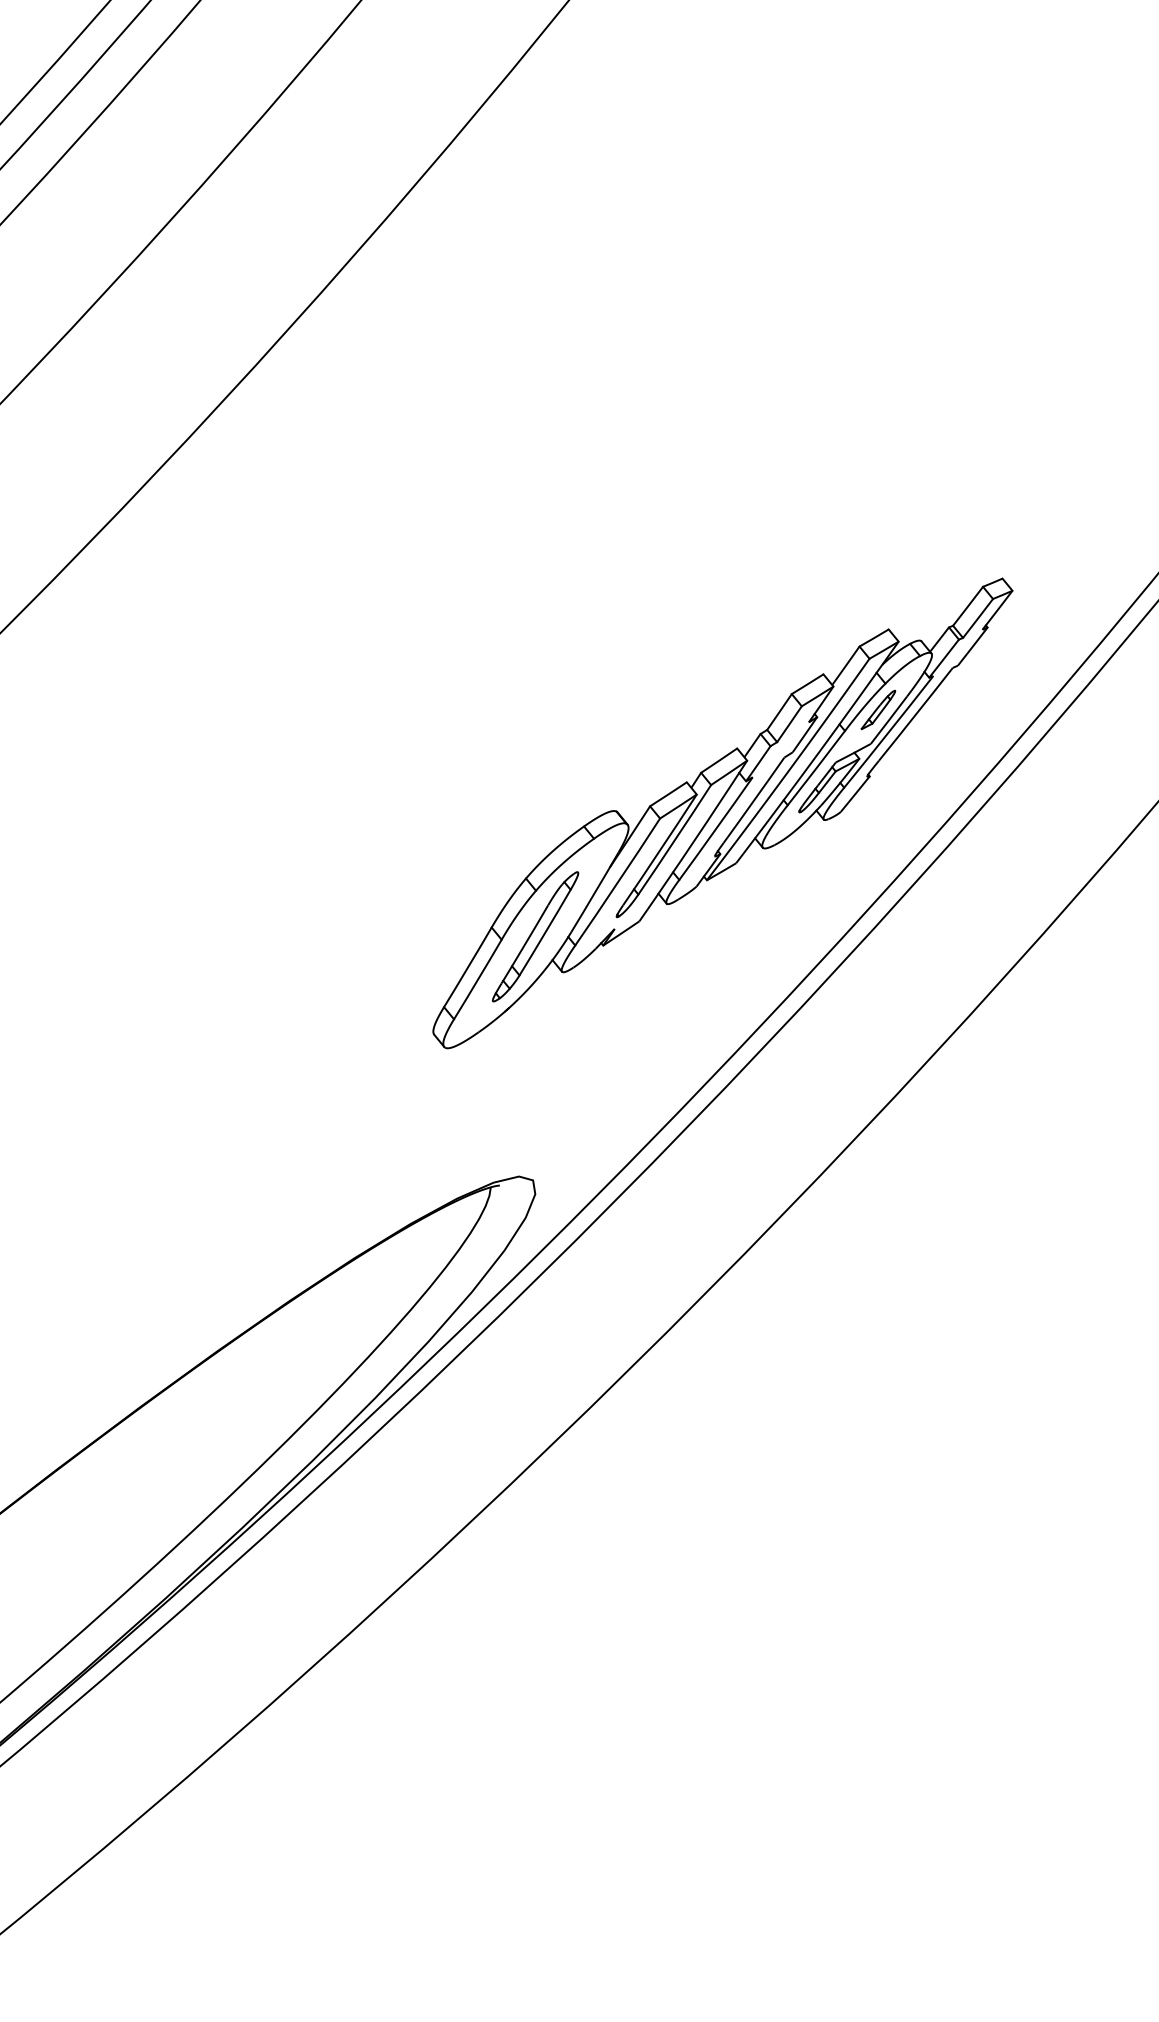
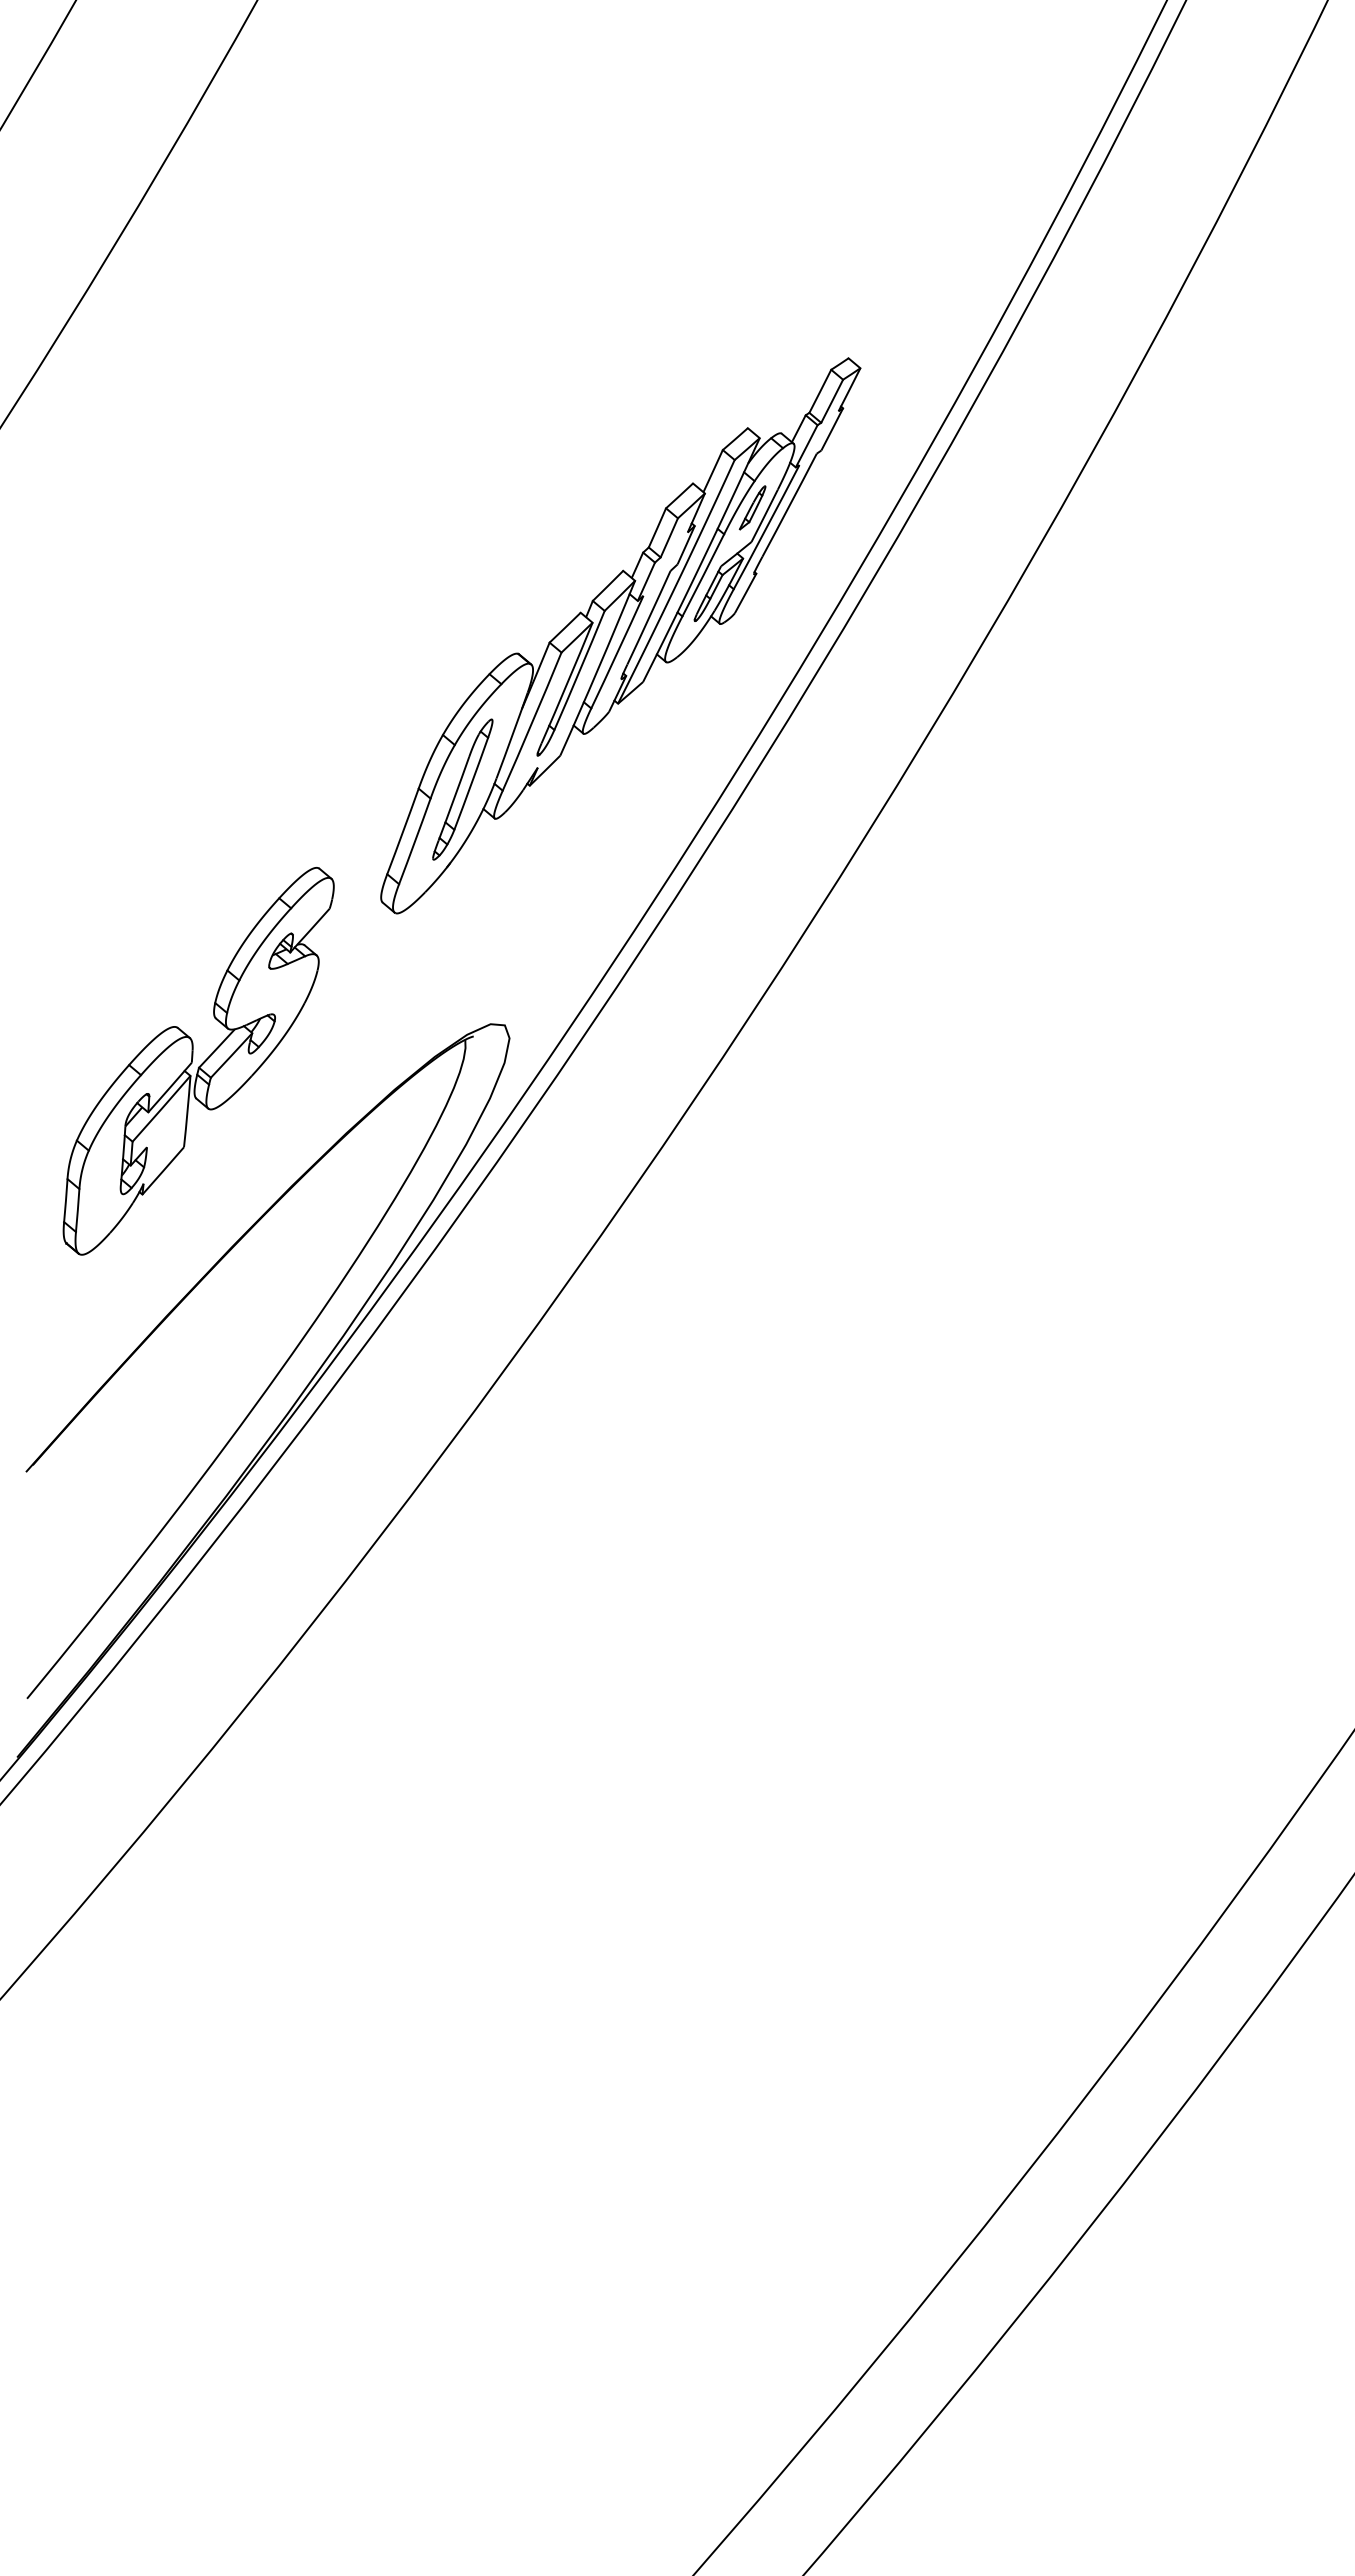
part: (220, 1158) -> (198, 1061), added

